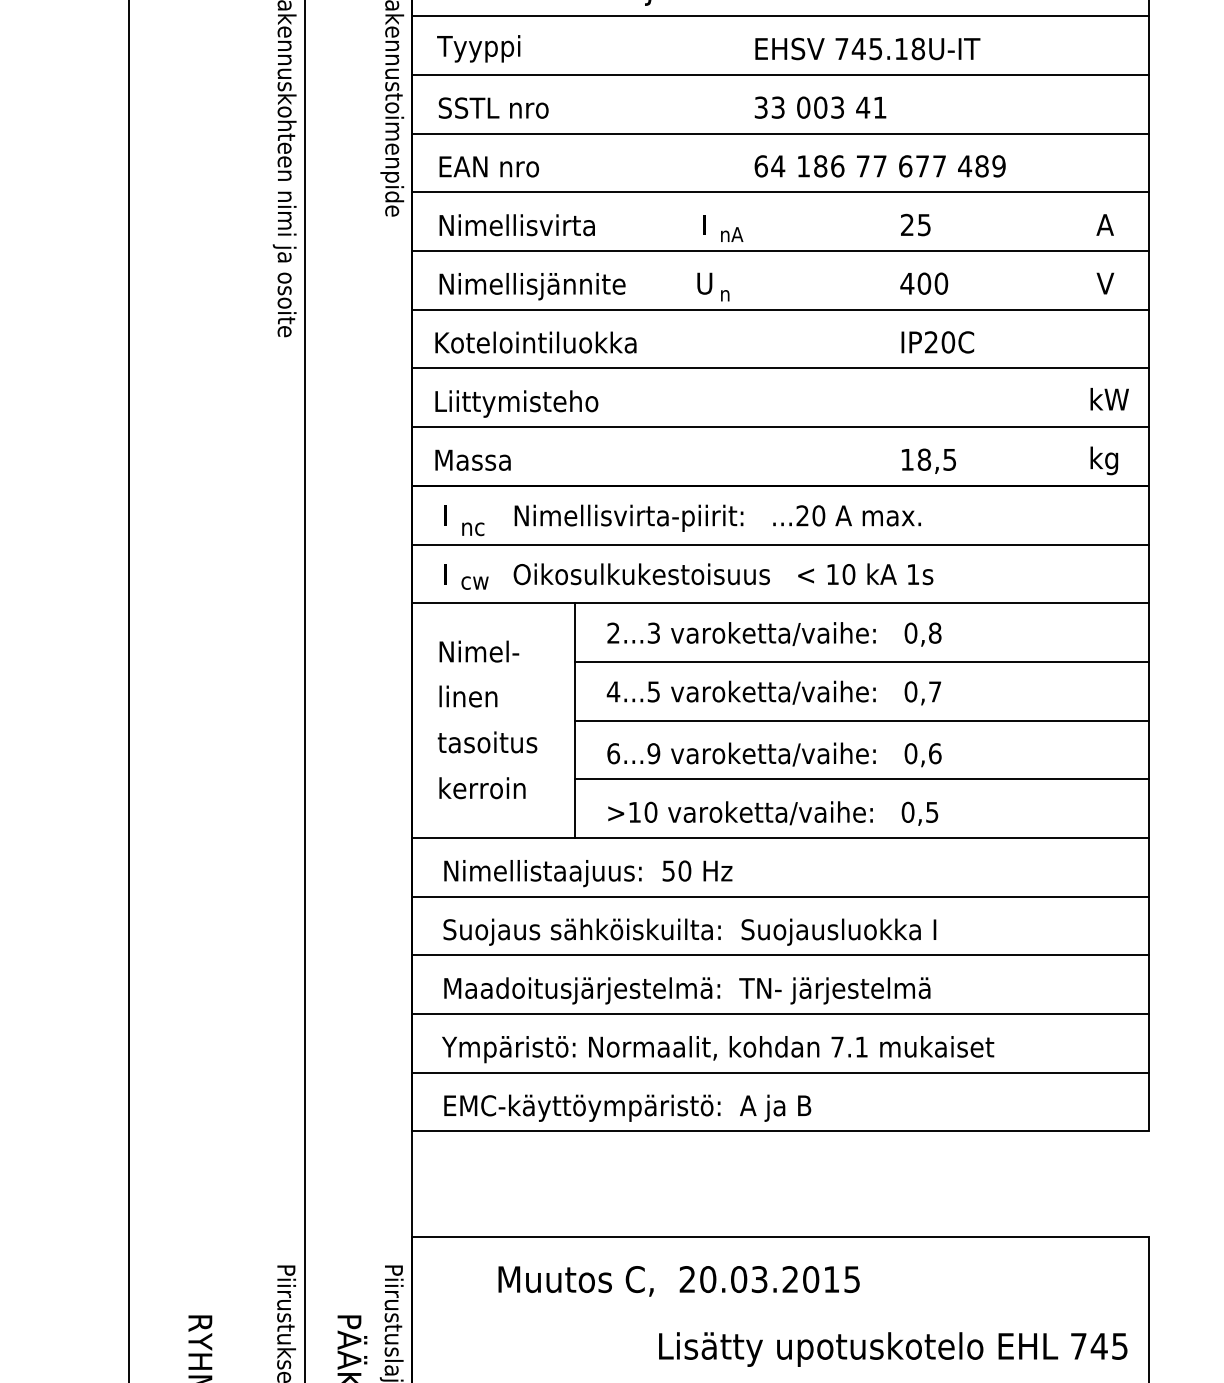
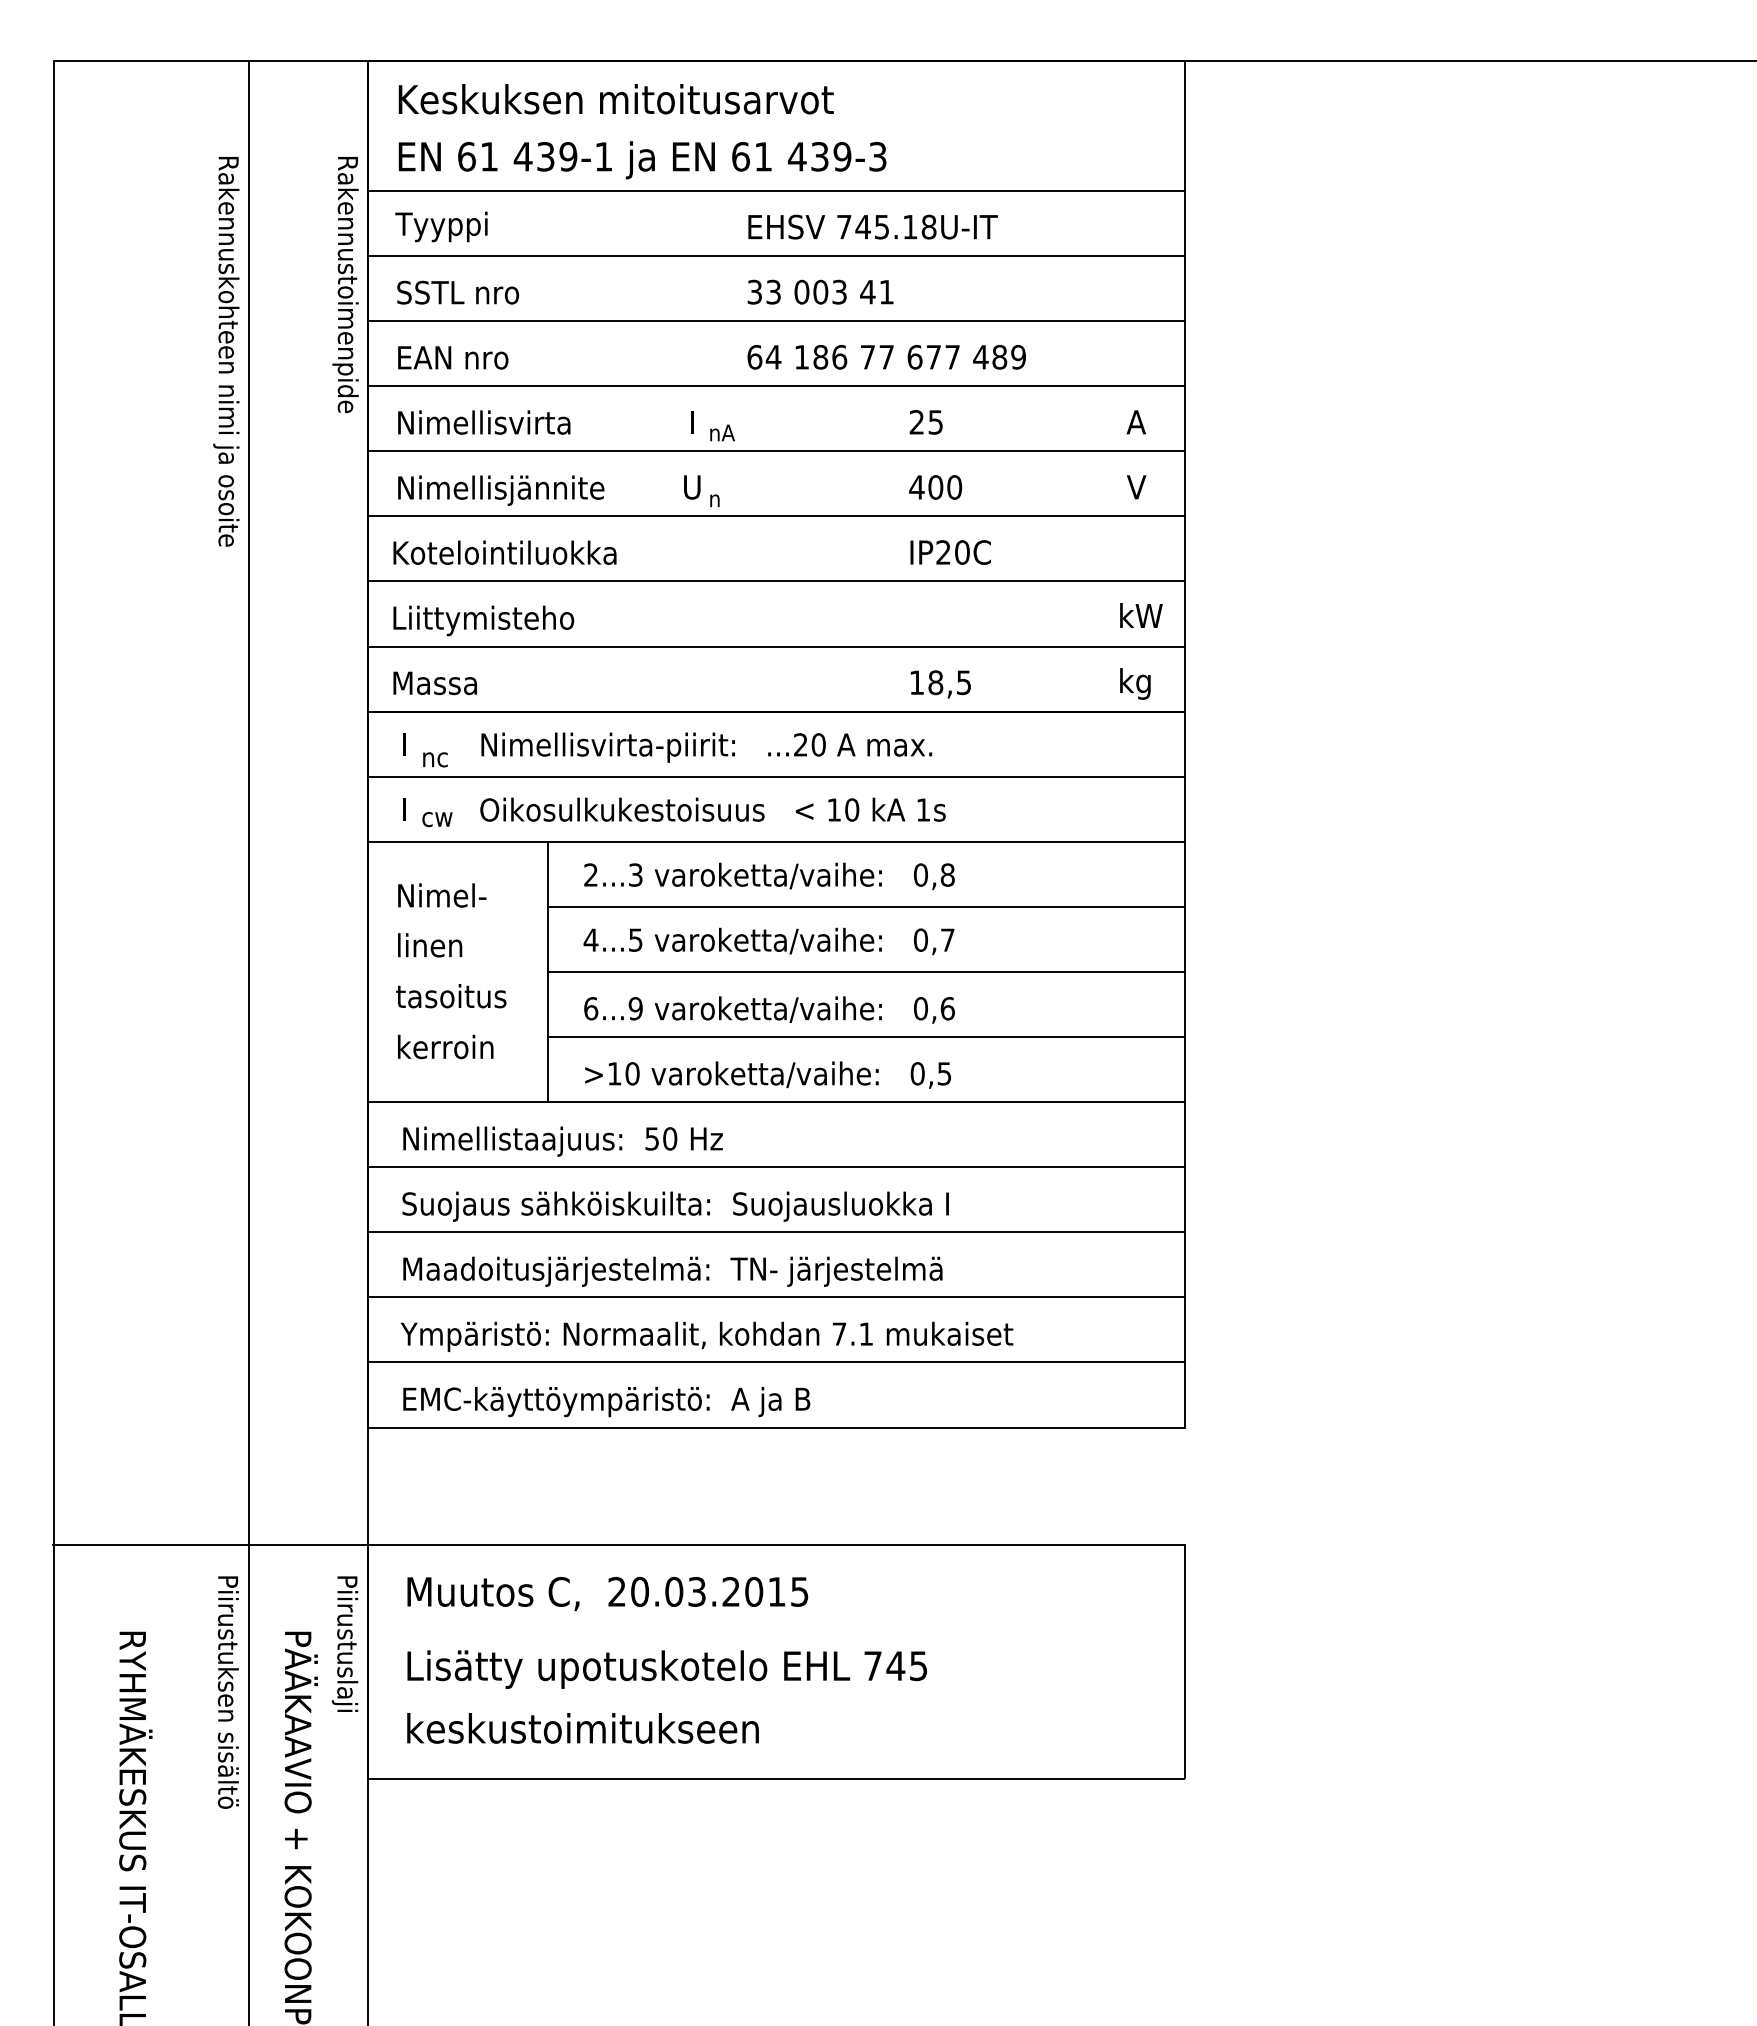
line: (269, 1236) -> (209, 1544), added
text: (678, 1280) -> (607, 1593), moved
text: (892, 1349) -> (666, 1669), moved

